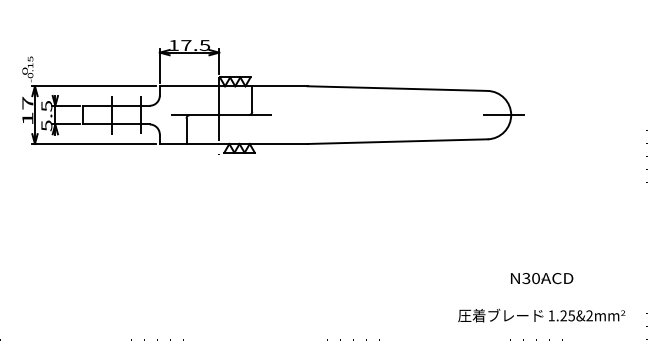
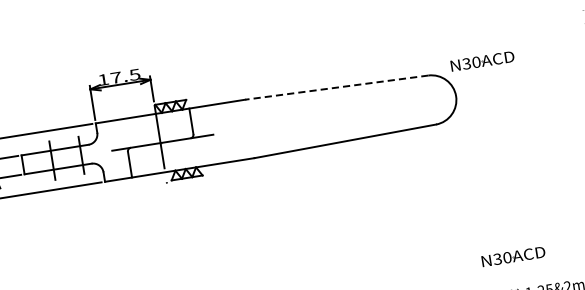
part: (542, 85) -> (483, 61), added
line: (397, 88) -> (336, 87), solid -> dashed
line: (503, 115) -> (448, 97), removed

